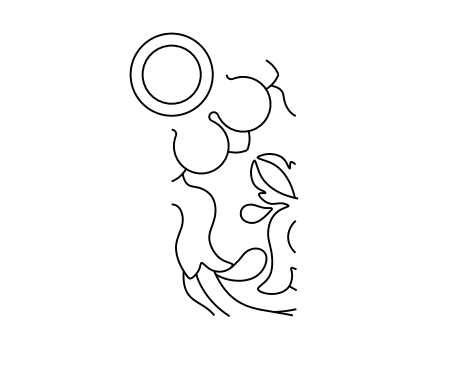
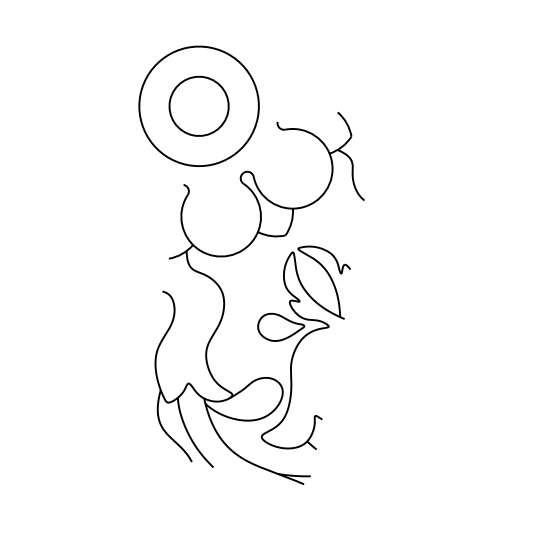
circle: (171, 74) -> (198, 106), size x0.7
curve: (289, 236) -> (321, 370), removed

